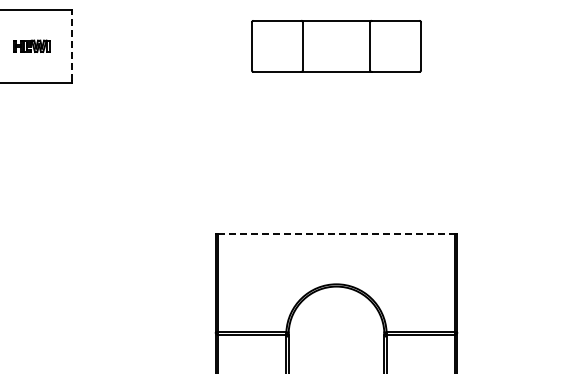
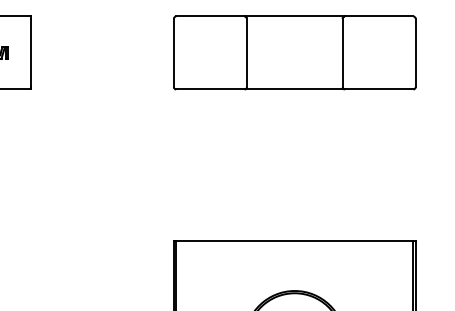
line: (72, 45) -> (30, 52), dashed -> solid
part: (336, 46) -> (294, 53), size x1.43
line: (336, 234) -> (294, 241), dashed -> solid

